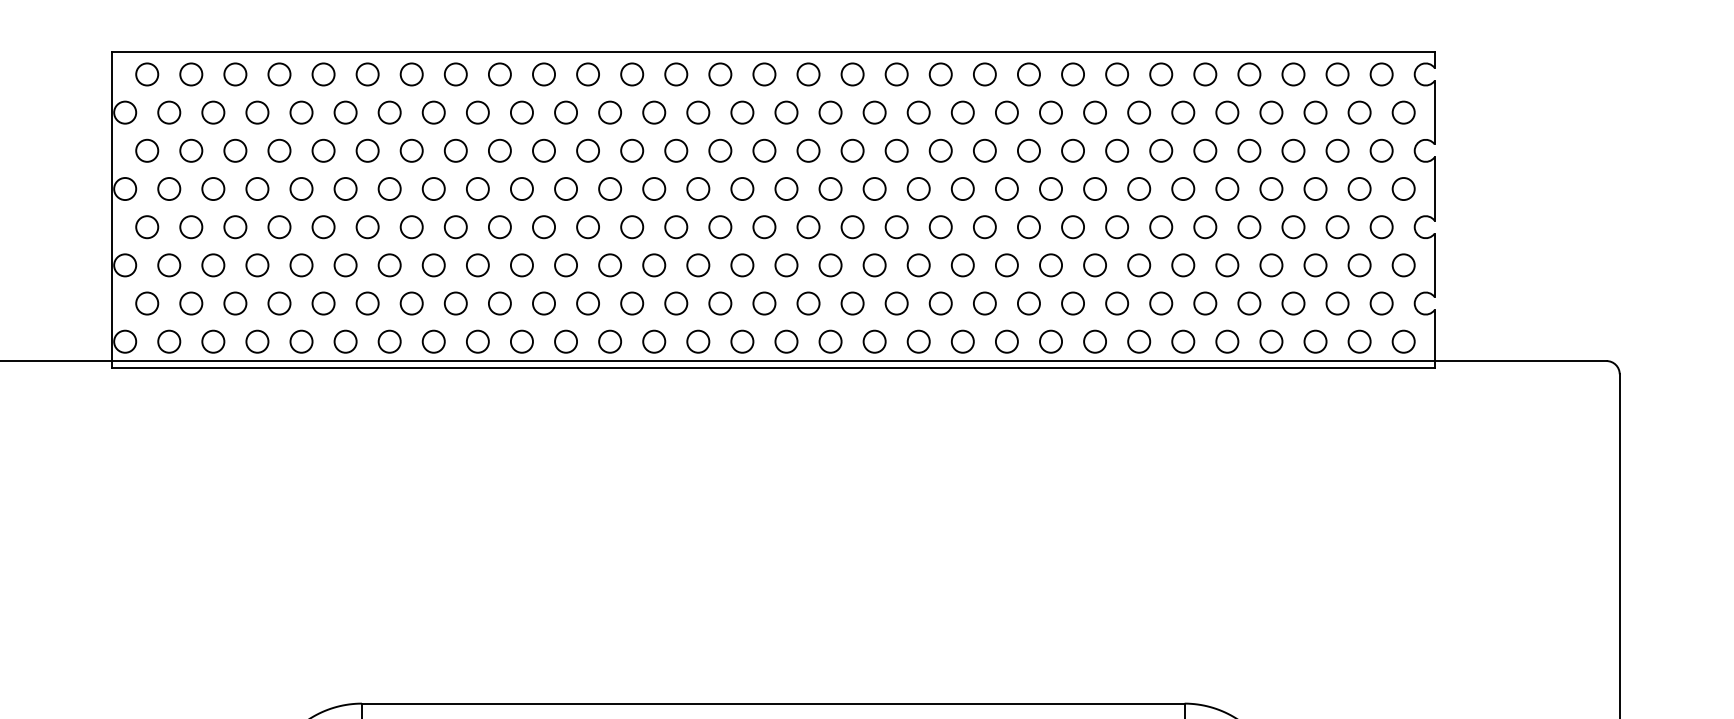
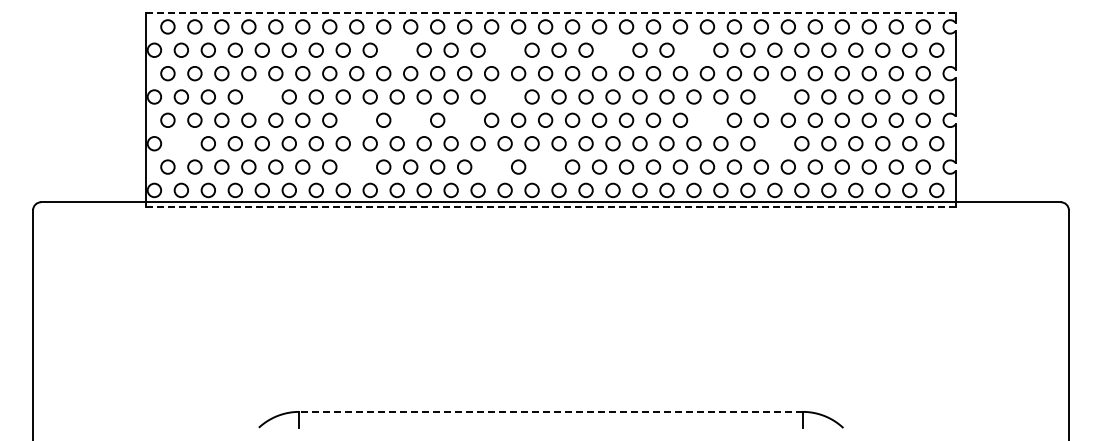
line: (772, 52) -> (550, 13), solid -> dashed
circle: (520, 111) -> (396, 49), removed
circle: (697, 111) -> (504, 49), removed
circle: (873, 111) -> (612, 49), removed
circle: (1006, 111) -> (693, 49), removed
circle: (300, 188) -> (261, 96), removed
circle: (697, 188) -> (504, 96), removed
circle: (1138, 188) -> (774, 96), removed
circle: (455, 225) -> (356, 119), removed
circle: (543, 225) -> (410, 119), removed
circle: (631, 225) -> (464, 119), removed
circle: (1029, 225) -> (707, 119), removed
circle: (167, 265) -> (180, 143), removed
circle: (1138, 265) -> (774, 143), removed
circle: (455, 302) -> (356, 166), removed
circle: (676, 302) -> (491, 166), removed
circle: (764, 302) -> (545, 166), removed
line: (772, 367) -> (550, 206), solid -> dashed
line: (772, 702) -> (550, 411), solid -> dashed

